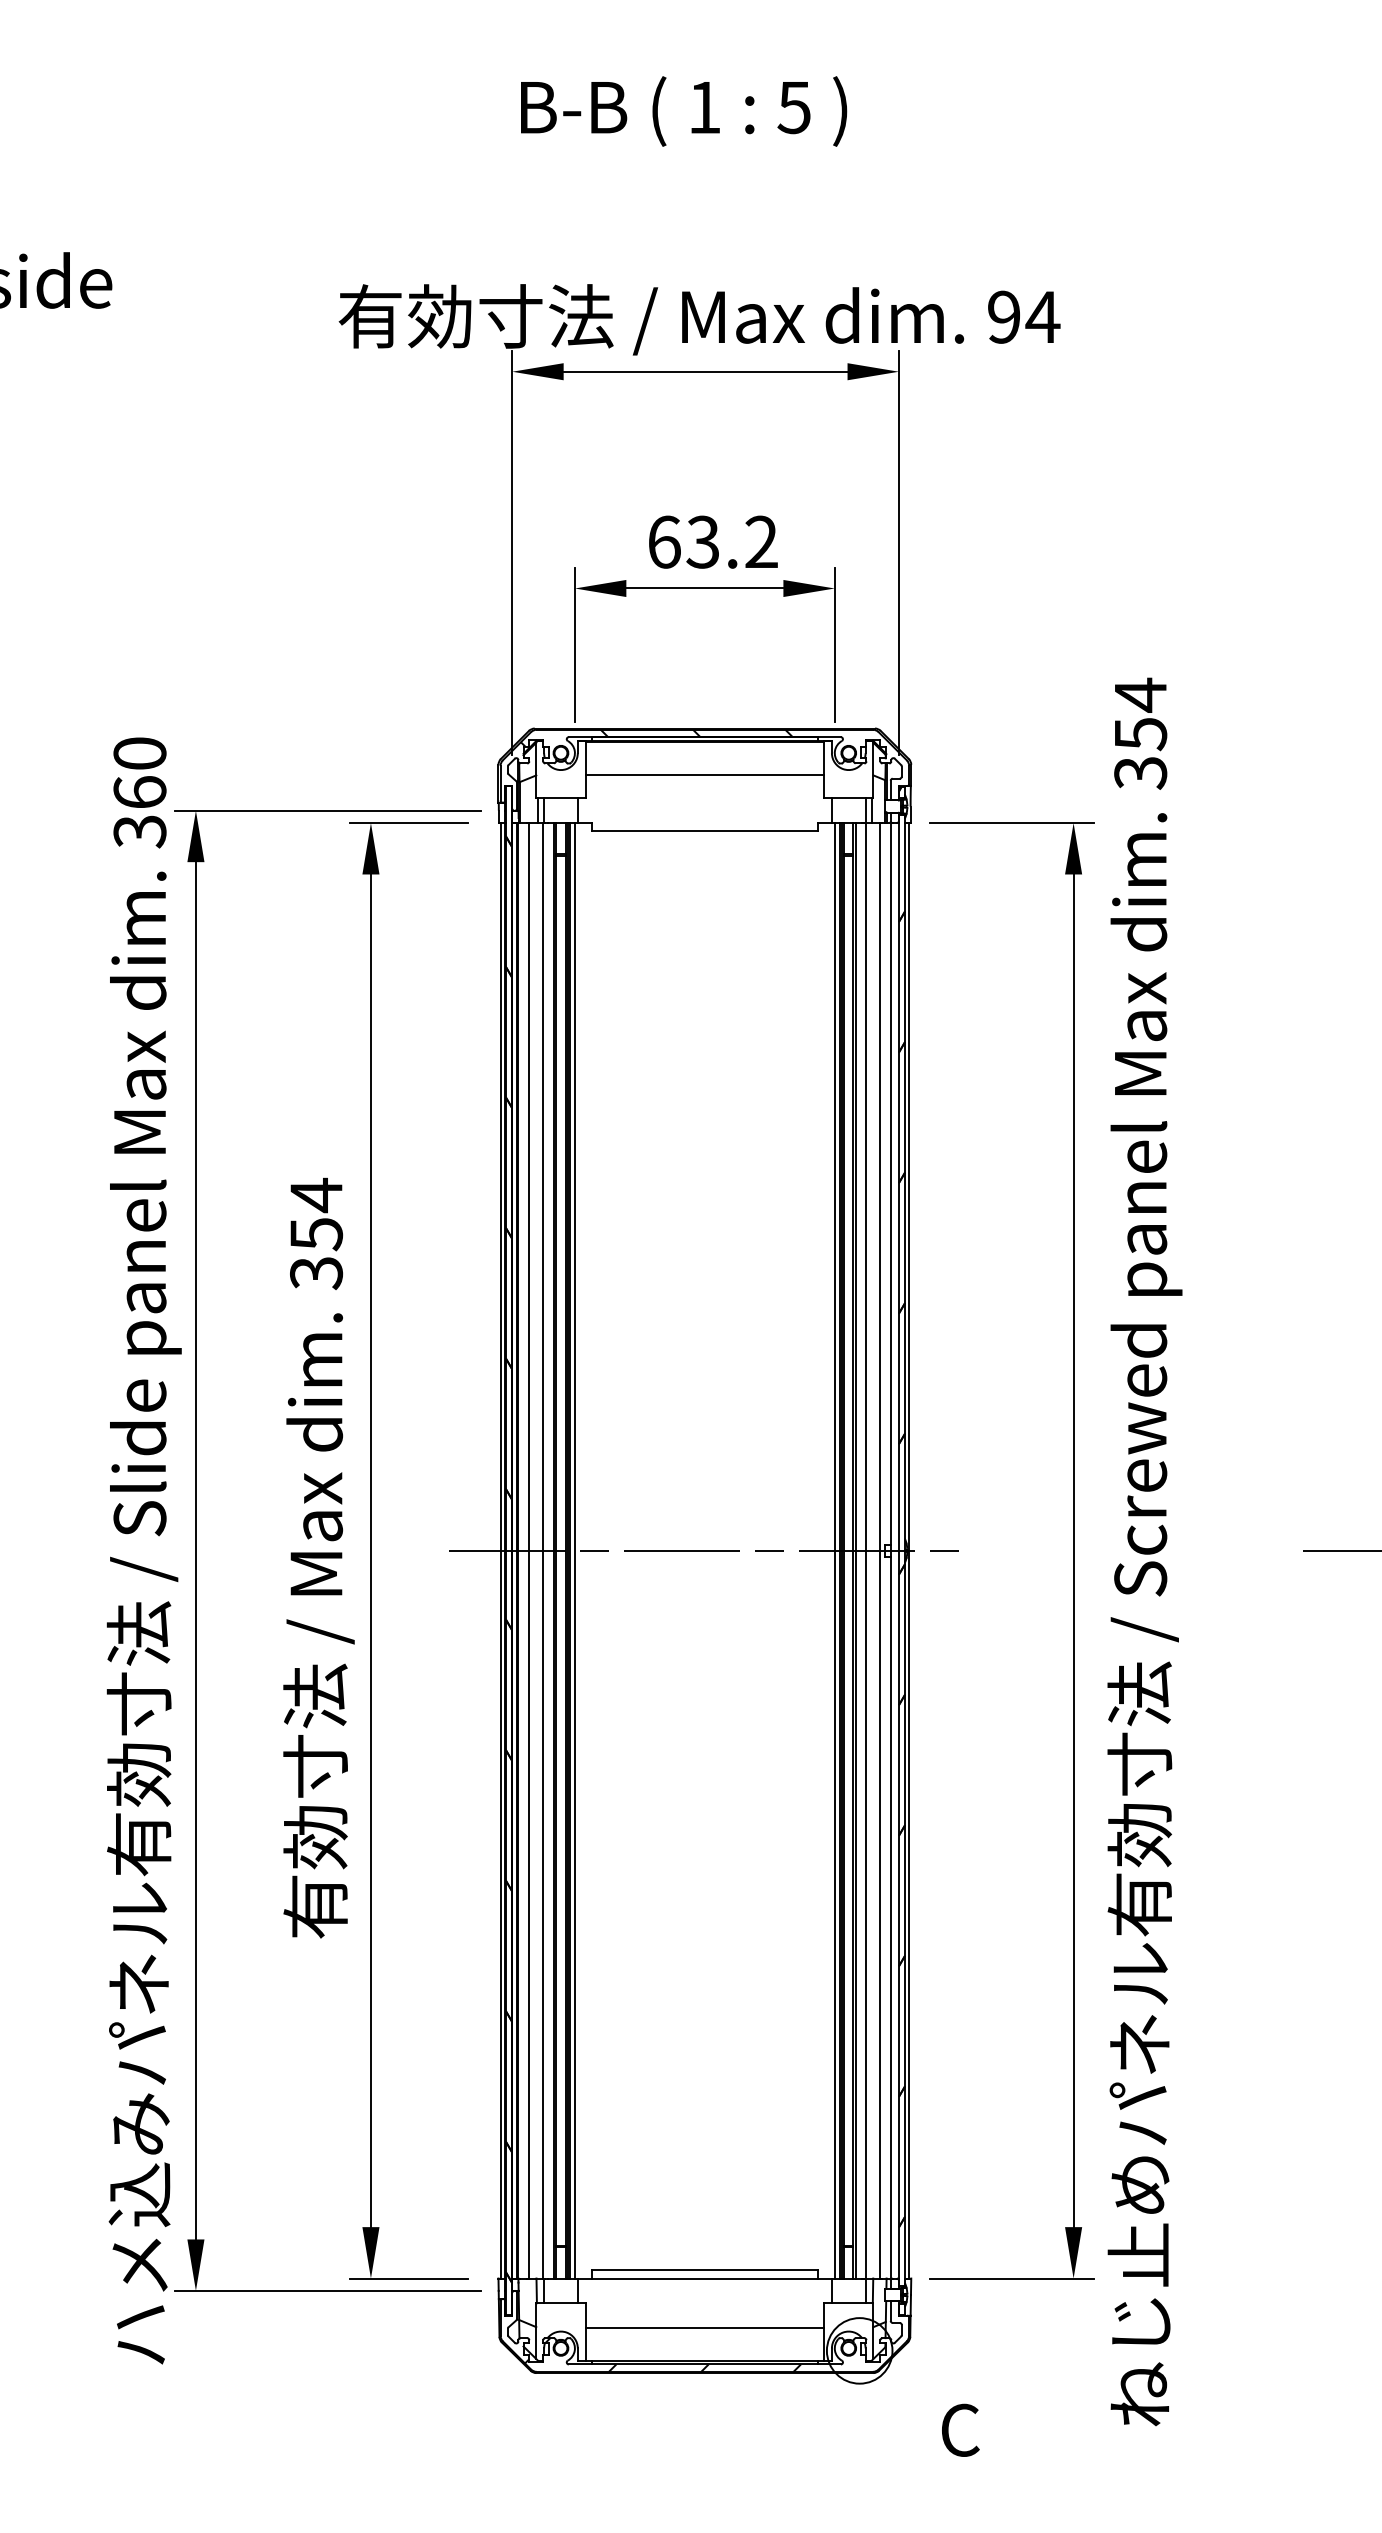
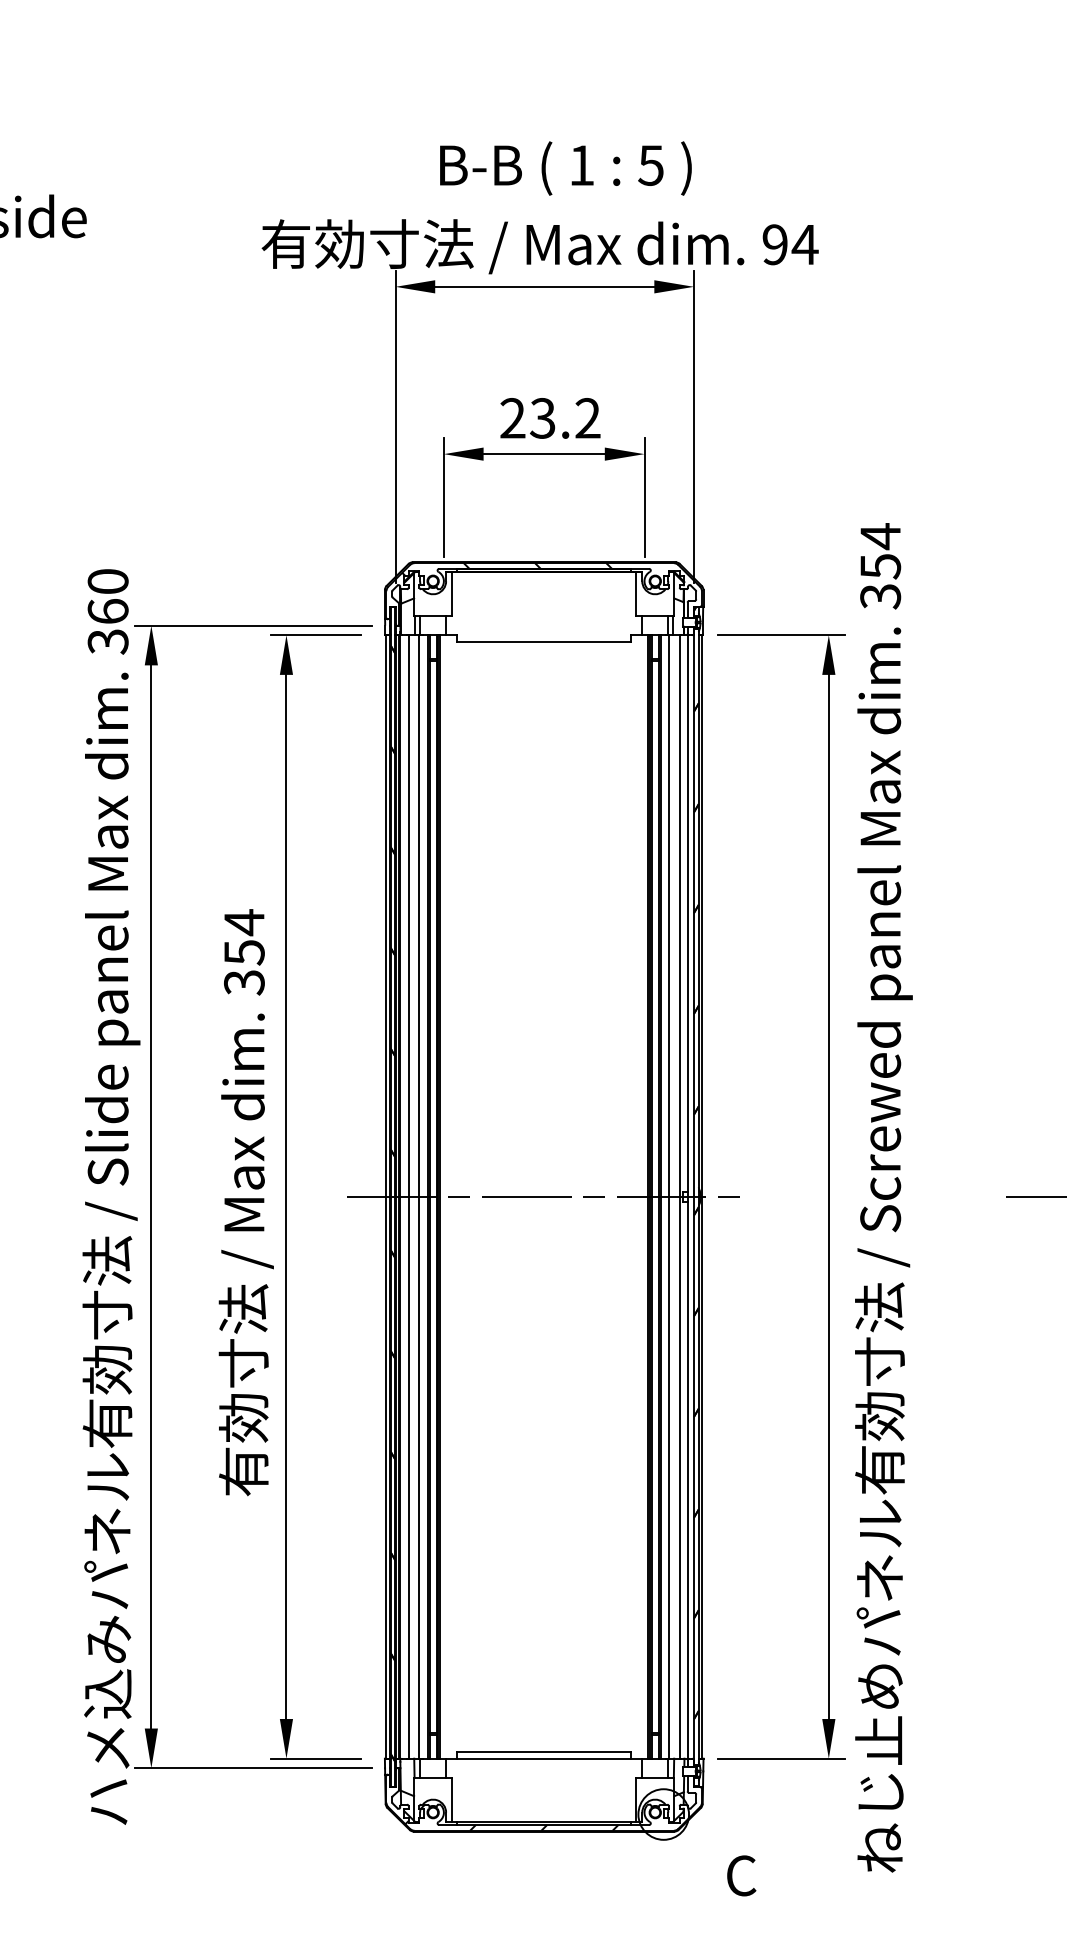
text: (684, 111) -> (566, 168), moved
text: (664, 541) -> (513, 417), 63.2 -> 23.2
line: (704, 774) -> (543, 597), removed
line: (574, 1550) -> (443, 1196), removed
line: (834, 1550) -> (644, 1196), removed
line: (704, 2327) -> (543, 1796), removed

